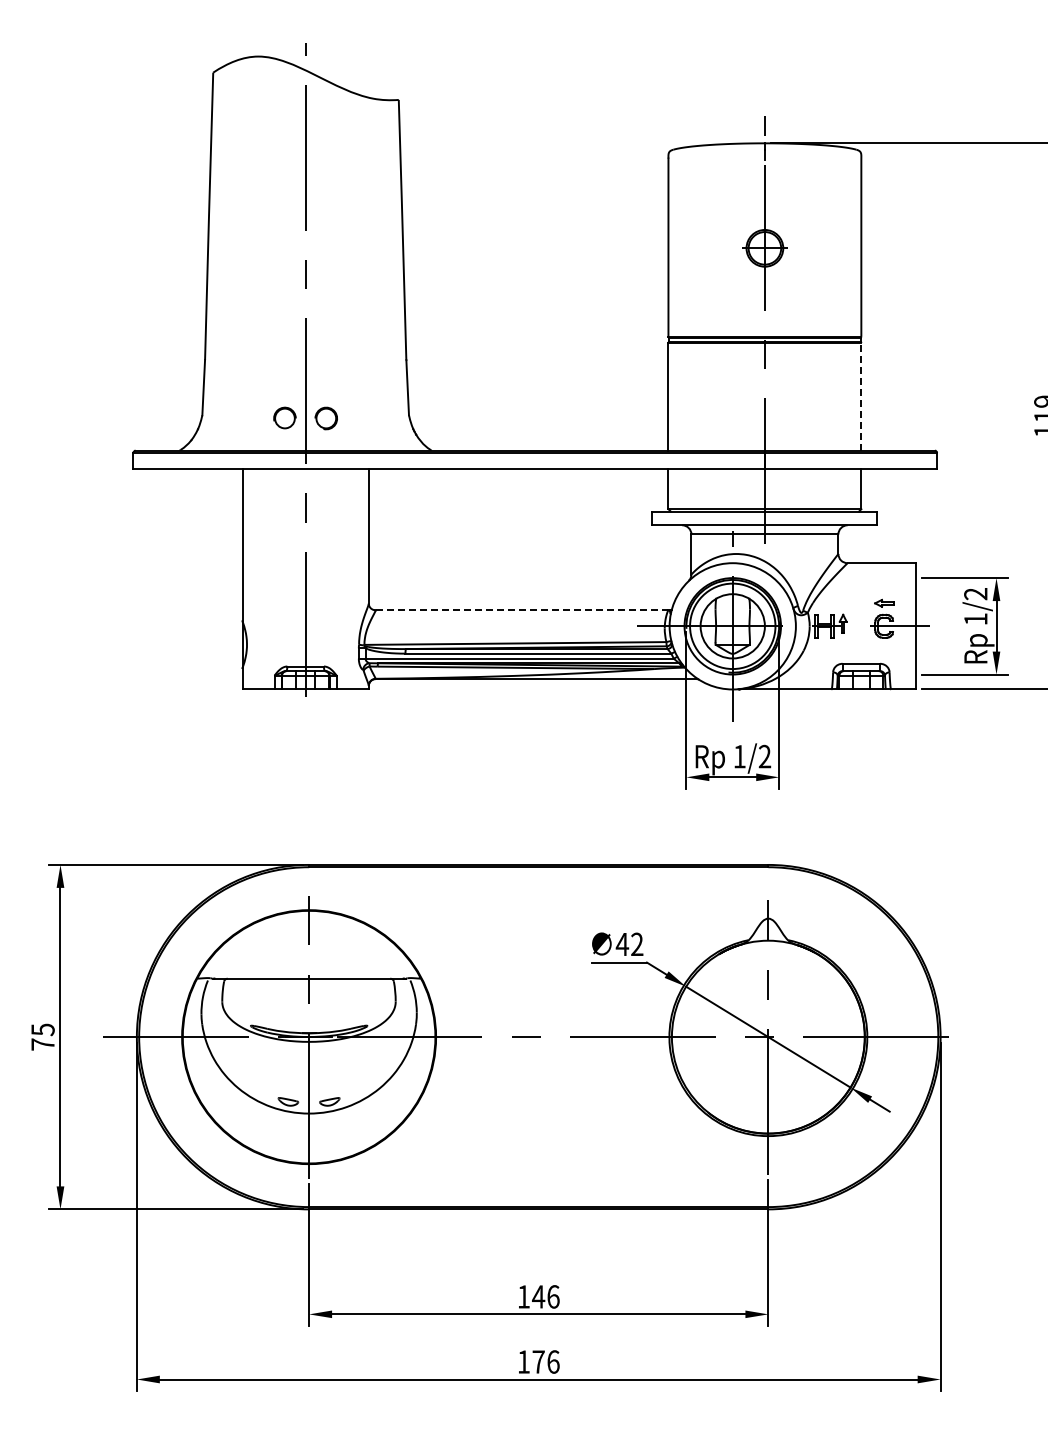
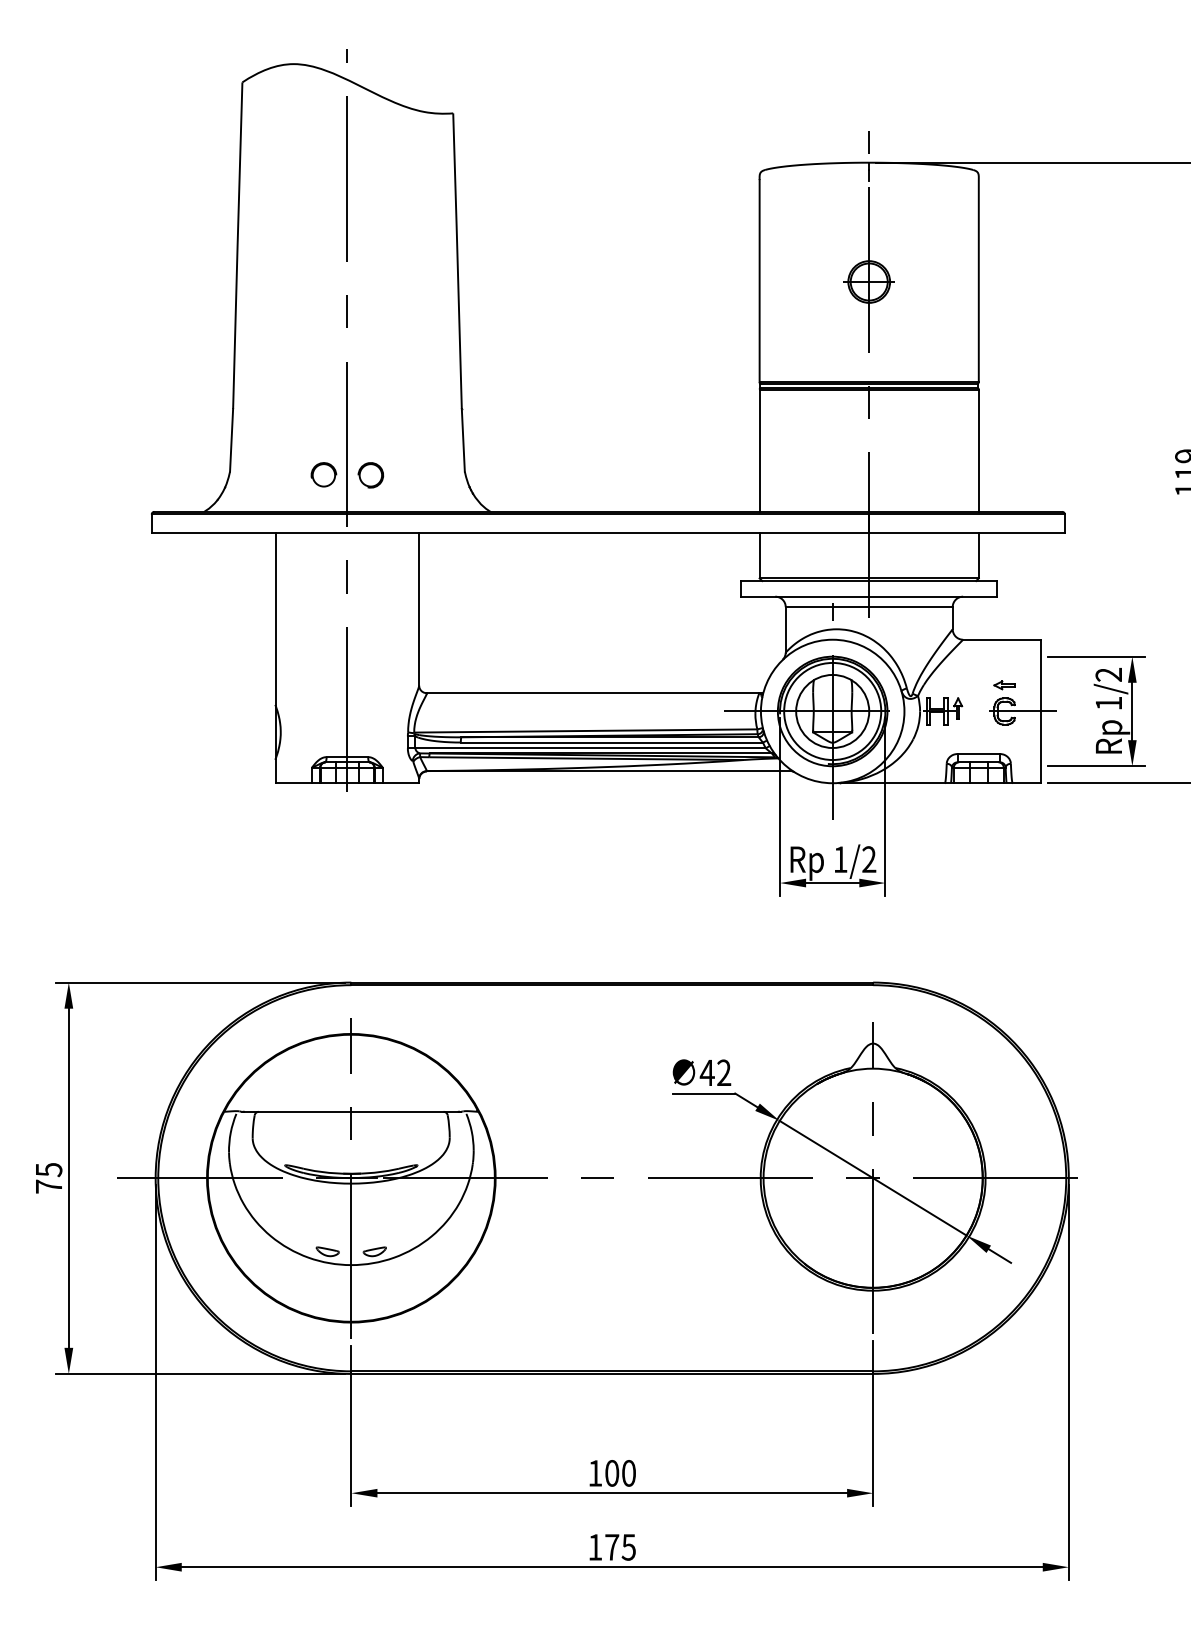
line: (861, 396) -> (978, 450), dashed -> solid
line: (522, 610) -> (593, 693), dashed -> solid
text: (545, 1296) -> (619, 1472), 146 -> 100
text: (553, 1361) -> (629, 1546), 176 -> 175

